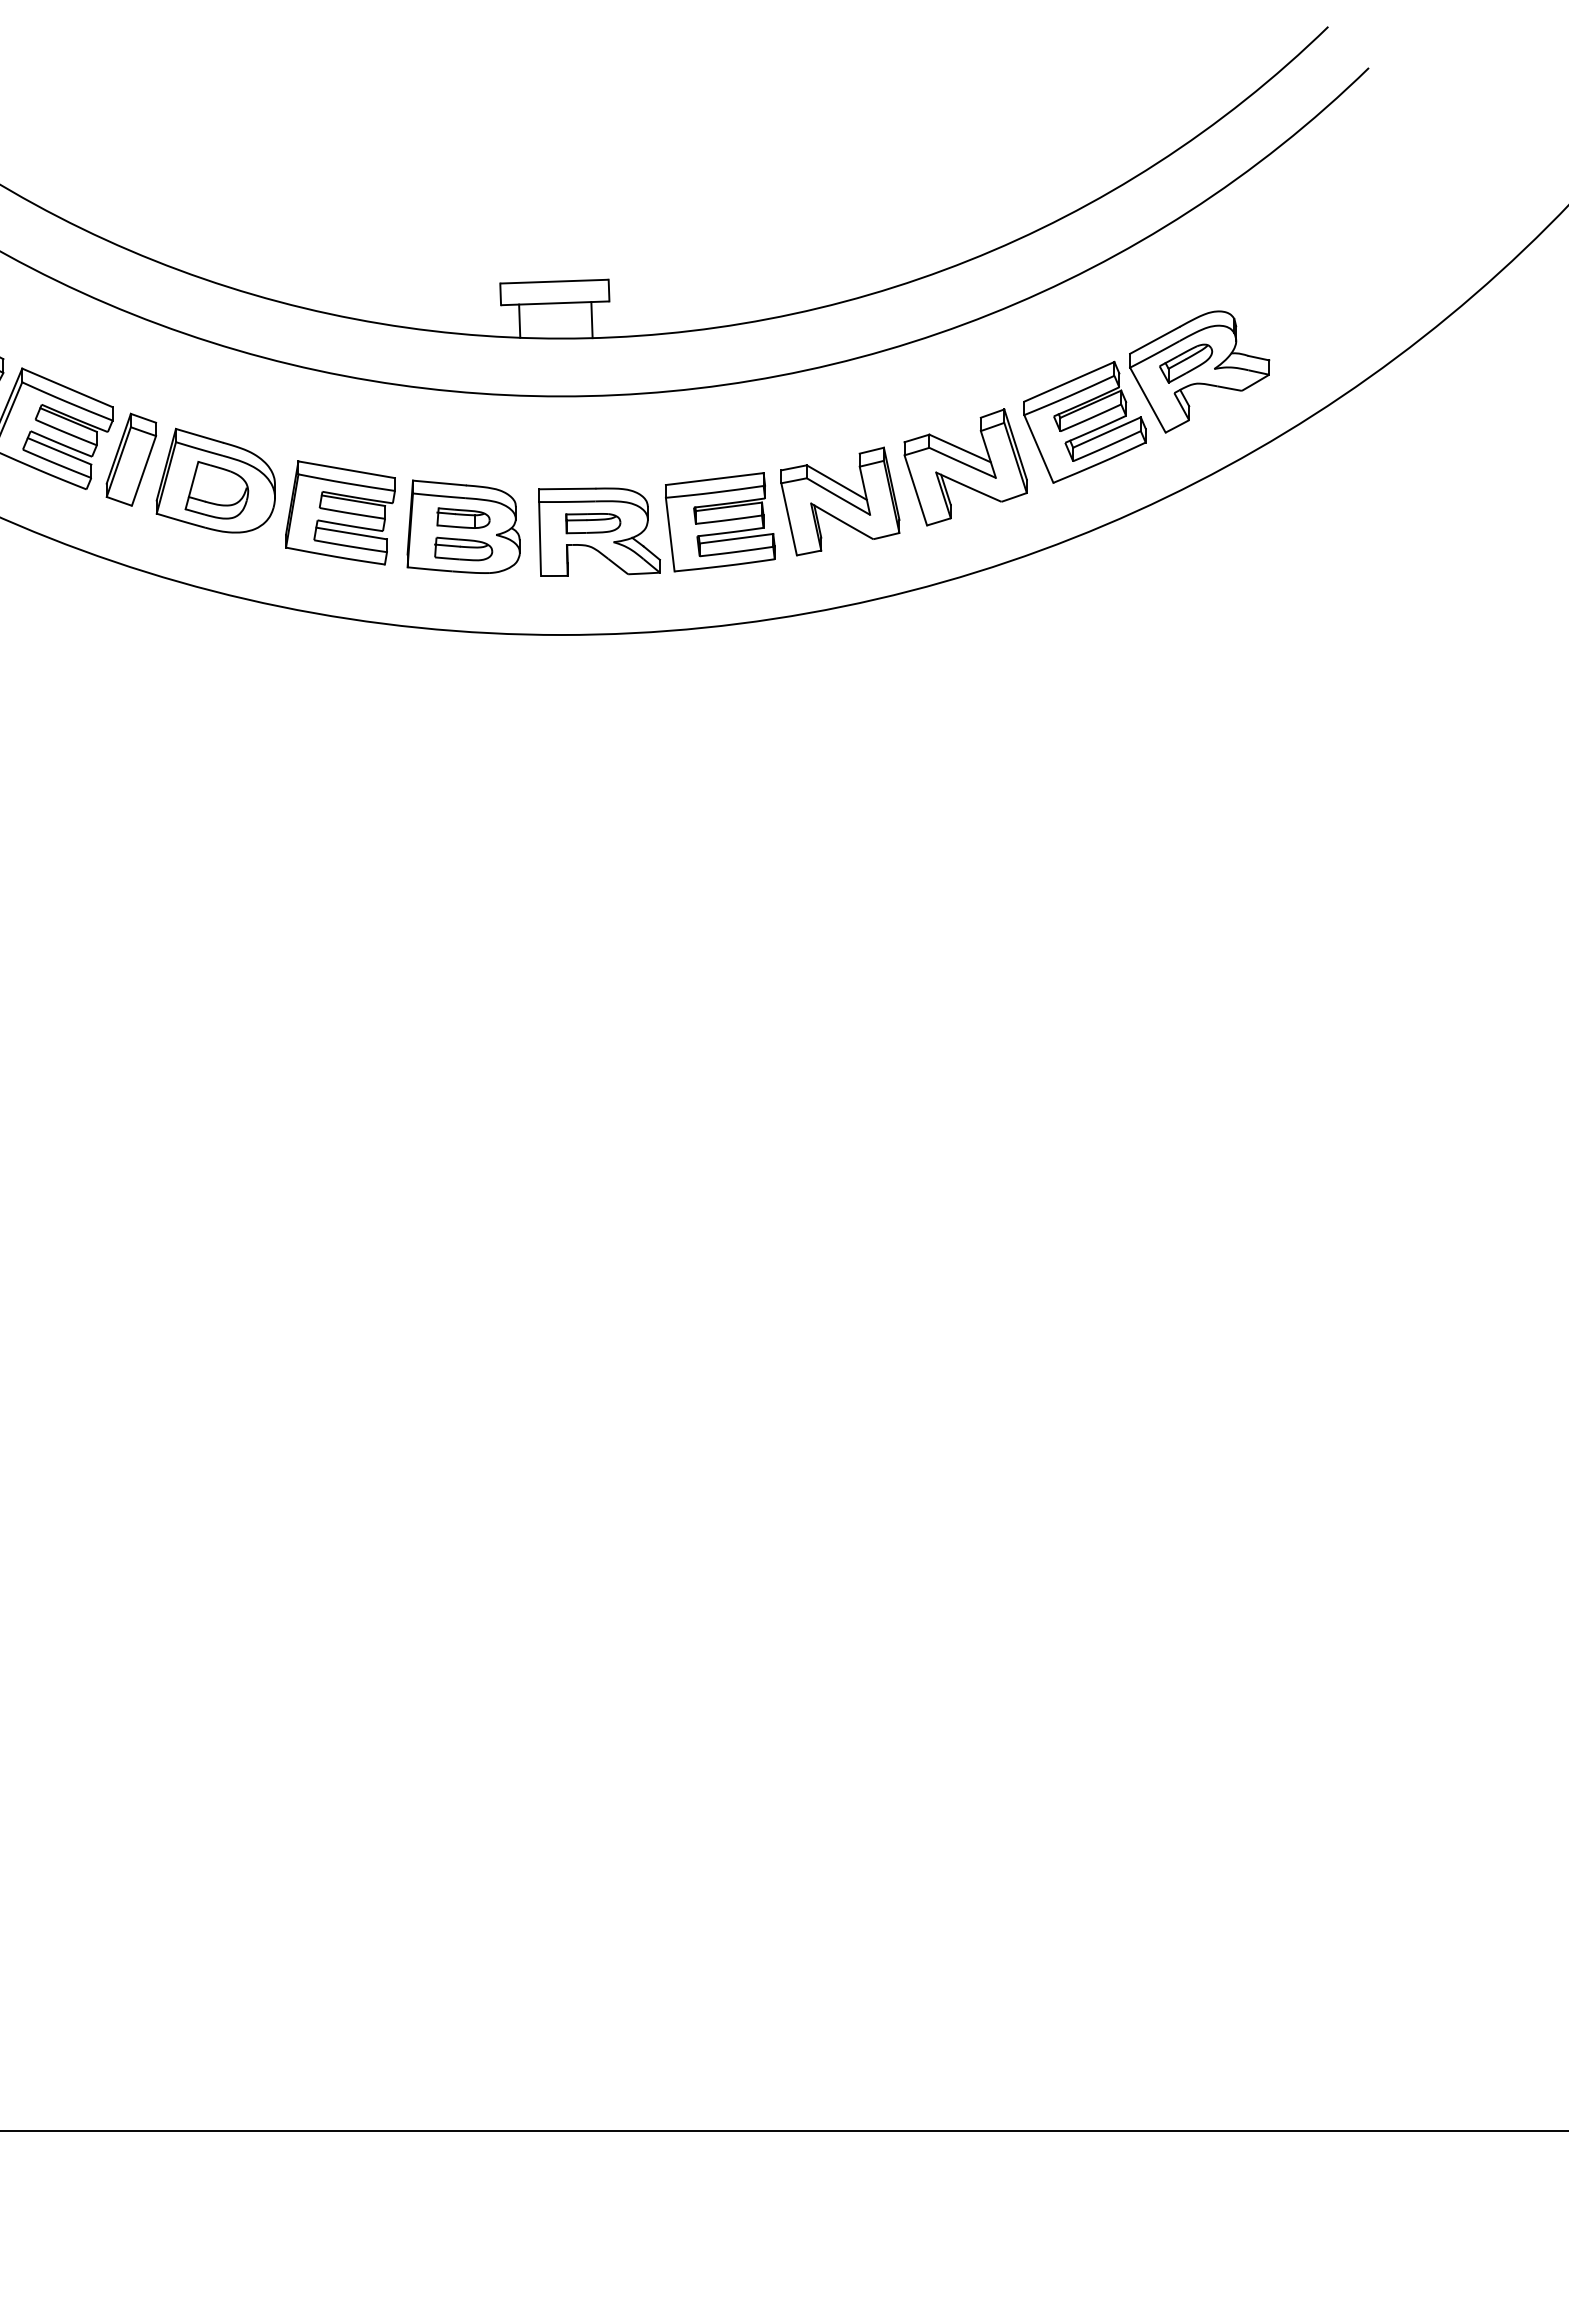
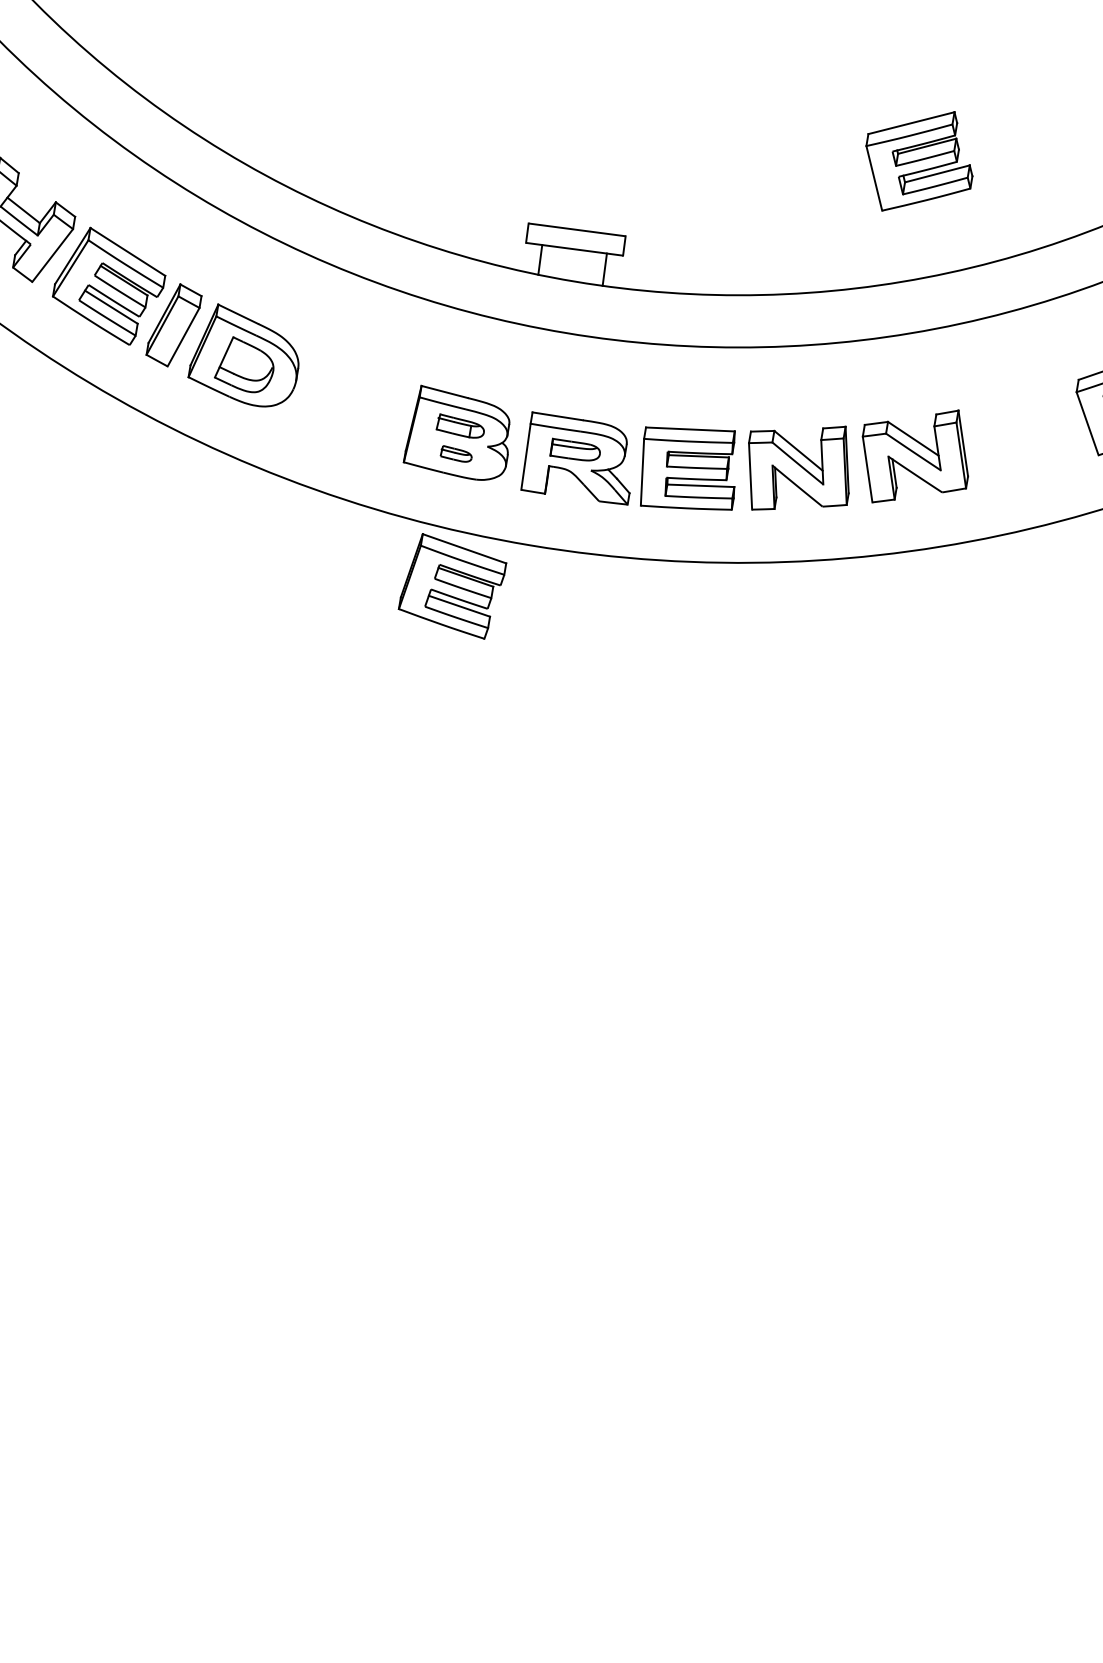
part: (1084, 421) -> (919, 160), moved
part: (340, 512) -> (452, 585), moved
part: (463, 548) -> (456, 453), size x0.6

